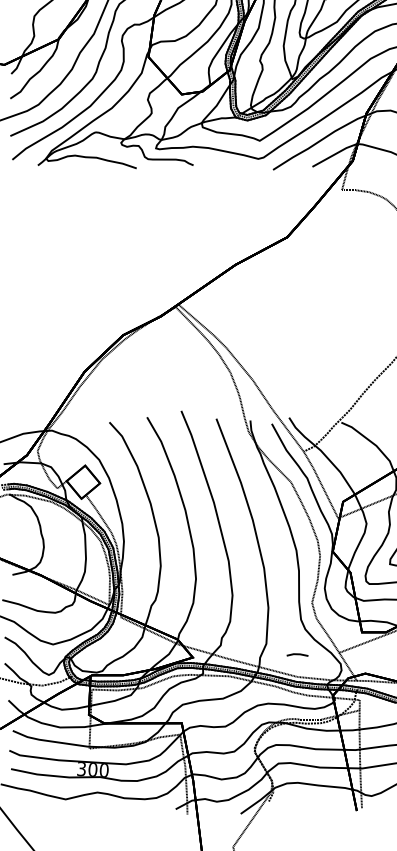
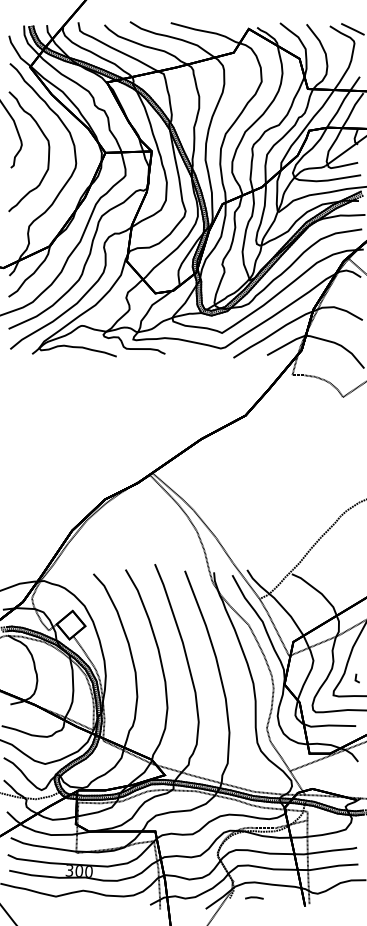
line: (297, 654) -> (254, 897), moved

